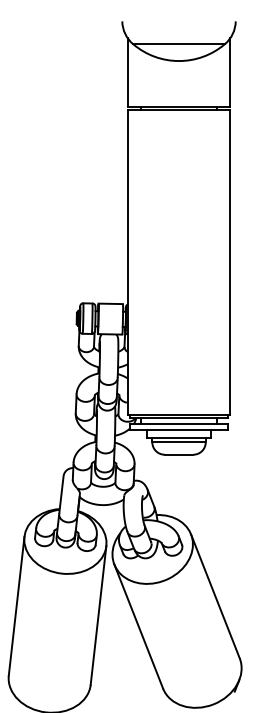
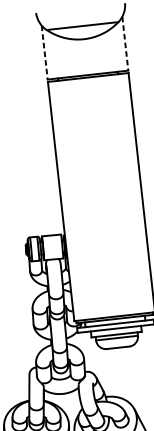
line: (127, 72) -> (44, 52), solid -> dashed
line: (230, 72) -> (125, 43), solid -> dashed

